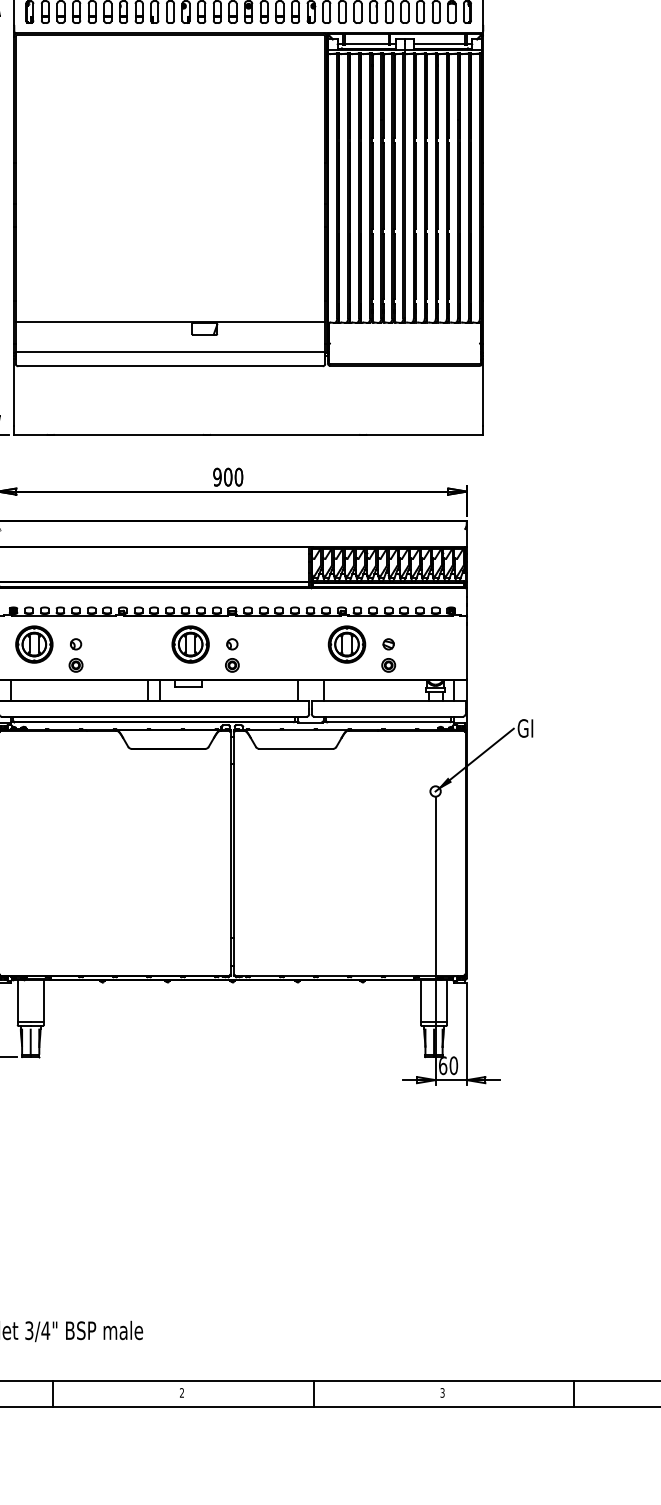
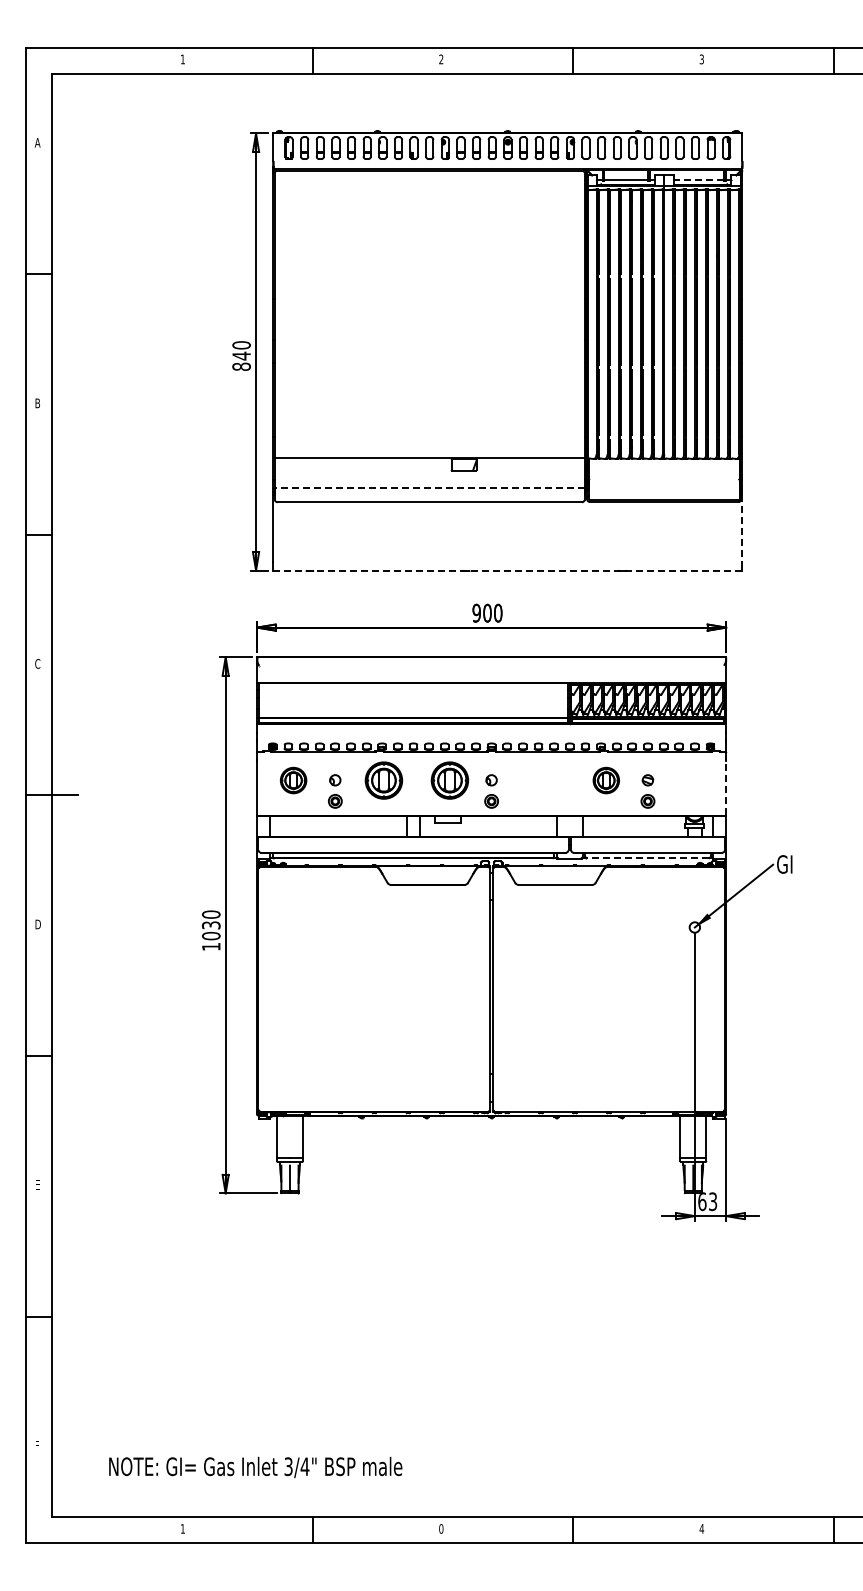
line: (439, 44) -> (698, 180), solid -> dashed
line: (170, 352) -> (429, 488), solid -> dashed
line: (483, 392) -> (742, 528), solid -> dashed
line: (248, 434) -> (507, 570), solid -> dashed
part: (34, 644) -> (293, 780), size x0.7
part: (124, 644) -> (383, 780), added
part: (347, 644) -> (606, 780), size x0.7
line: (467, 651) -> (726, 787), solid -> dashed
line: (388, 722) -> (647, 858), solid -> dashed
text: (454, 1065) -> (713, 1201), 60 -> 63
text: (182, 1392) -> (441, 1528), 2 -> 0
text: (442, 1392) -> (701, 1528), 3 -> 4

